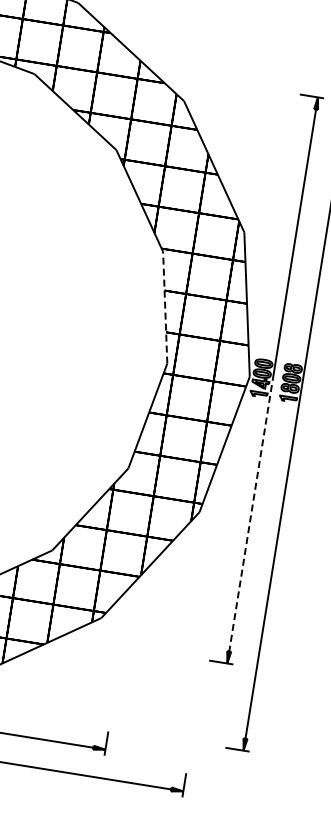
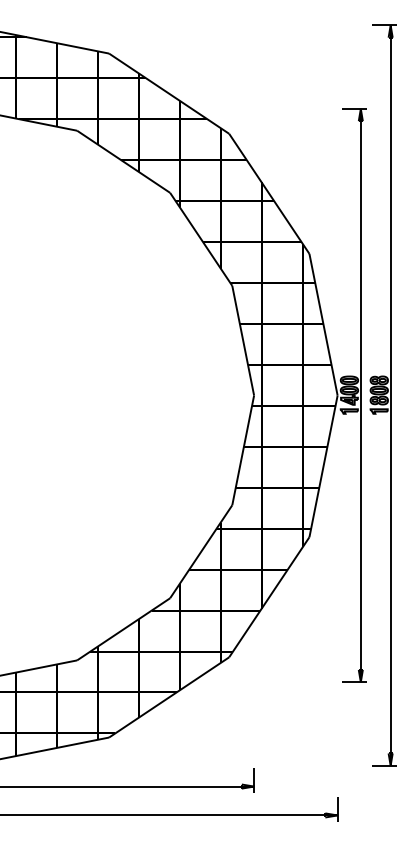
line: (165, 307) -> (243, 340), dashed -> solid
line: (249, 521) -> (360, 538), dashed -> solid

